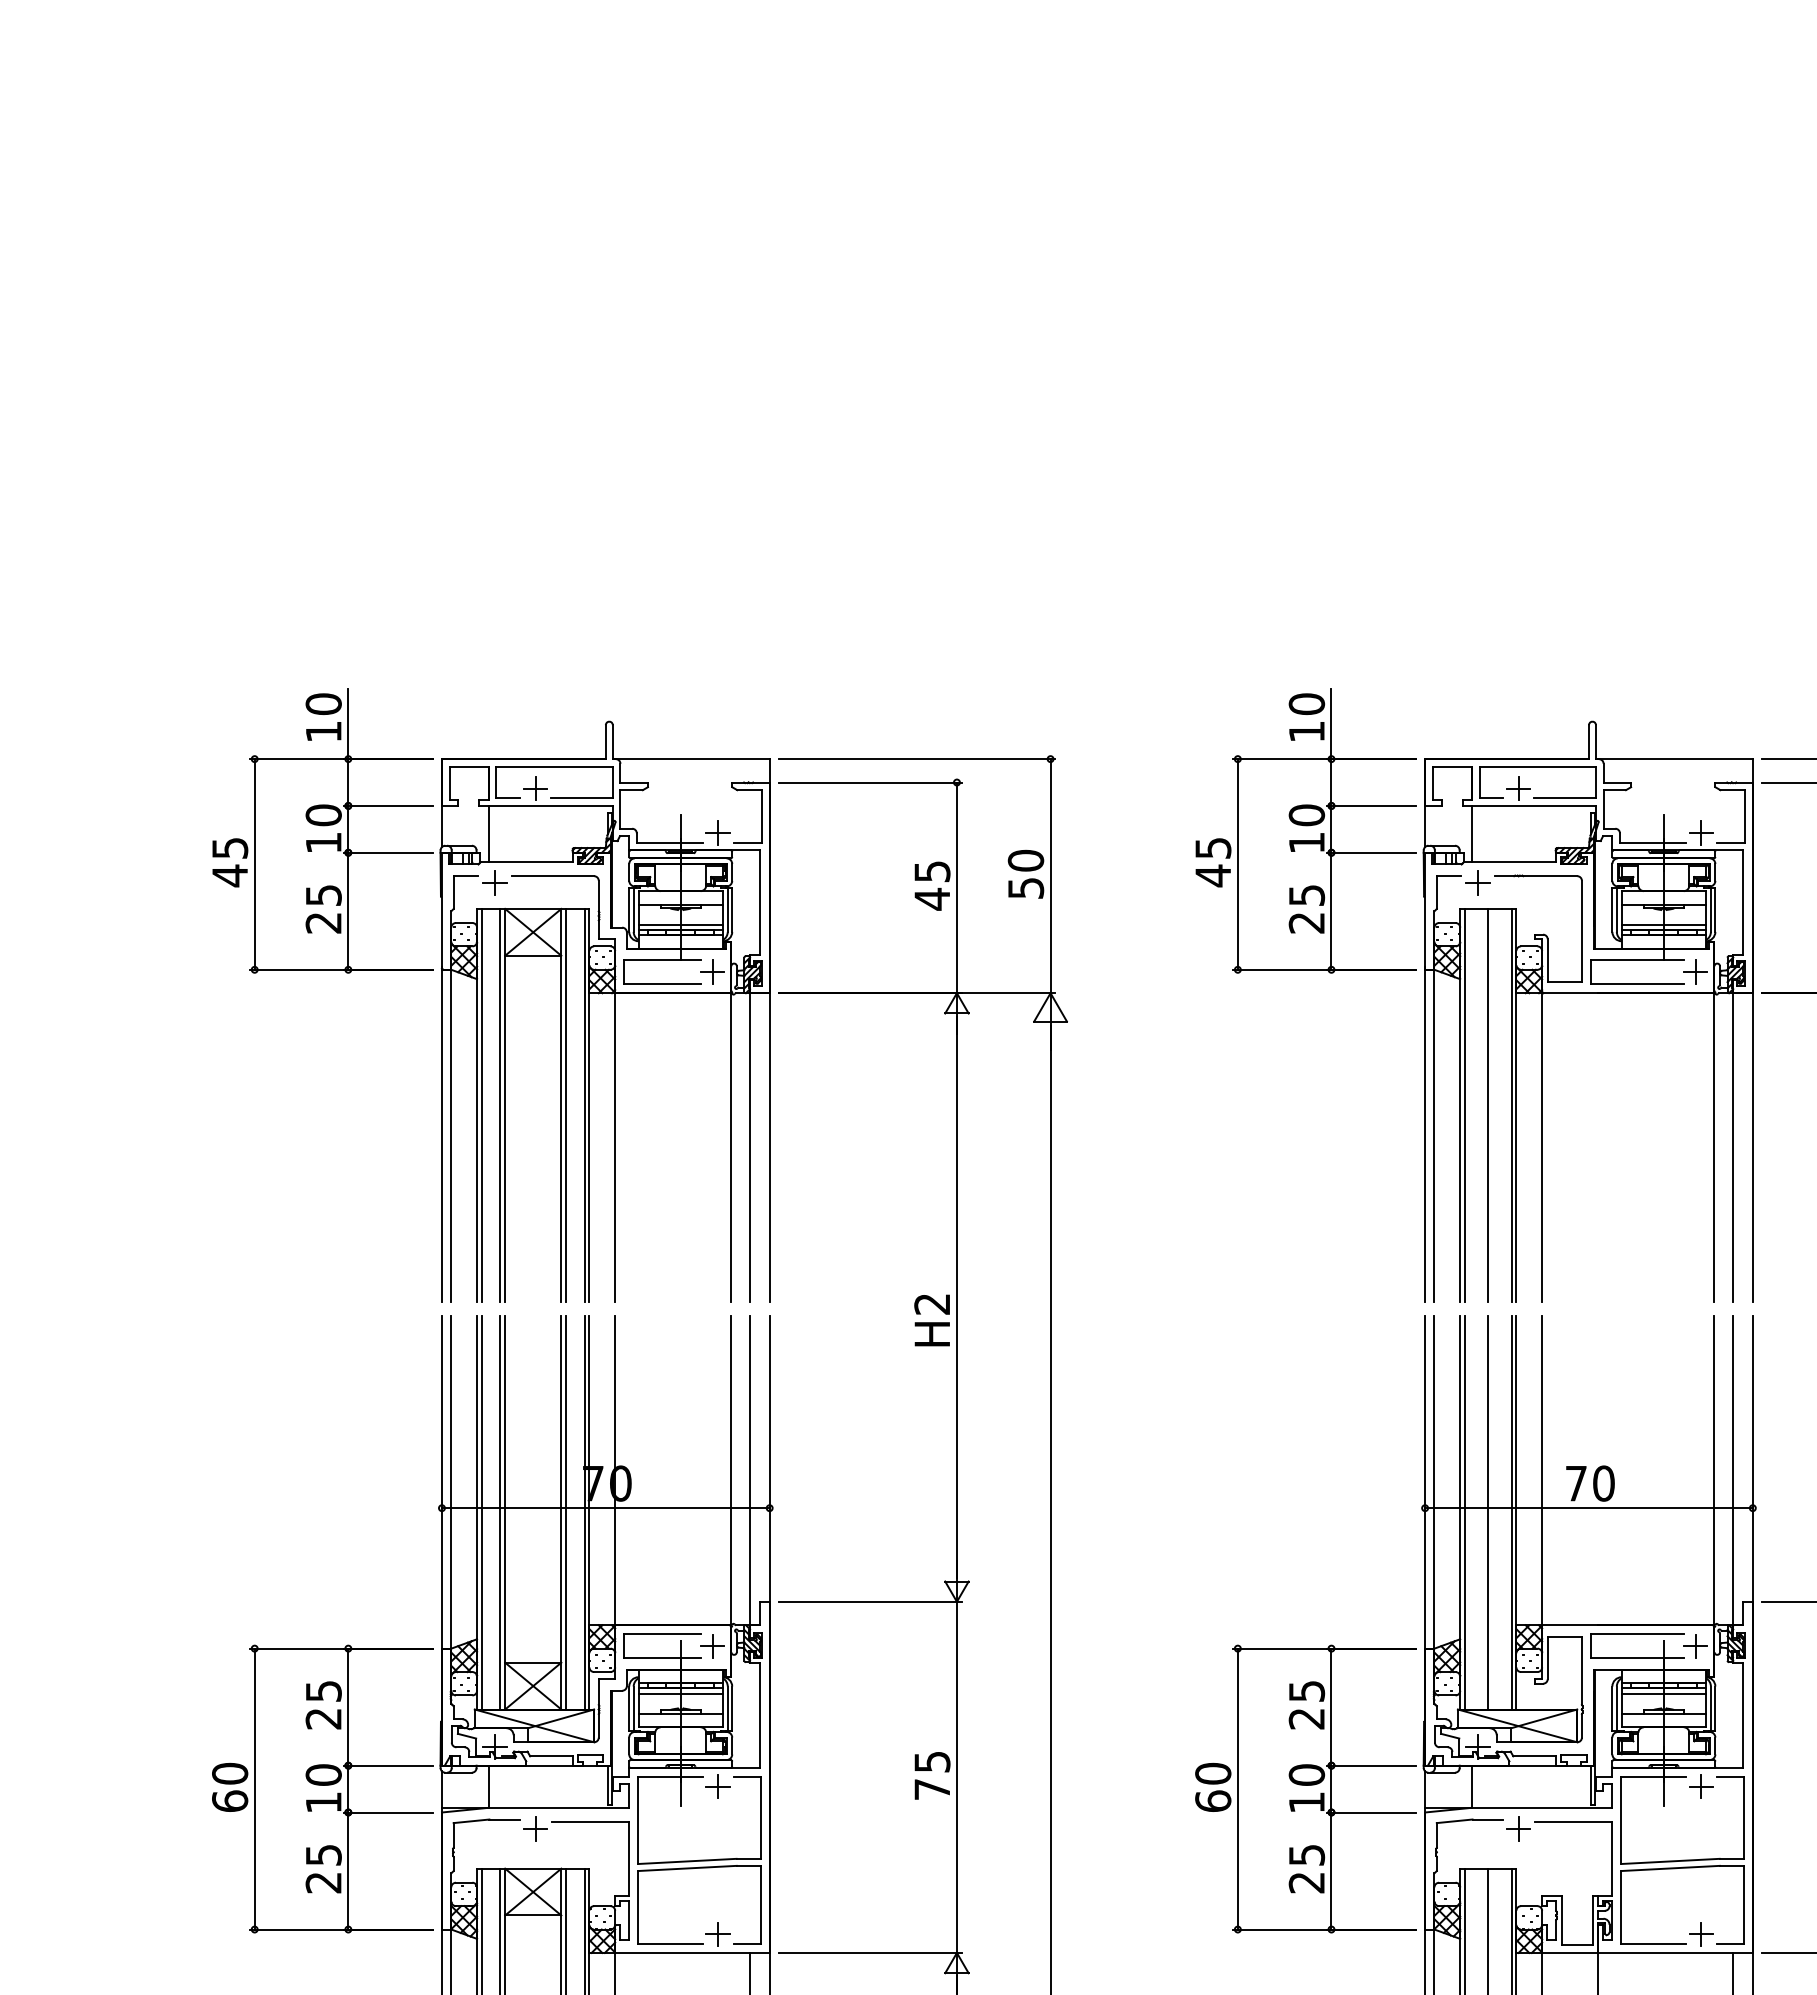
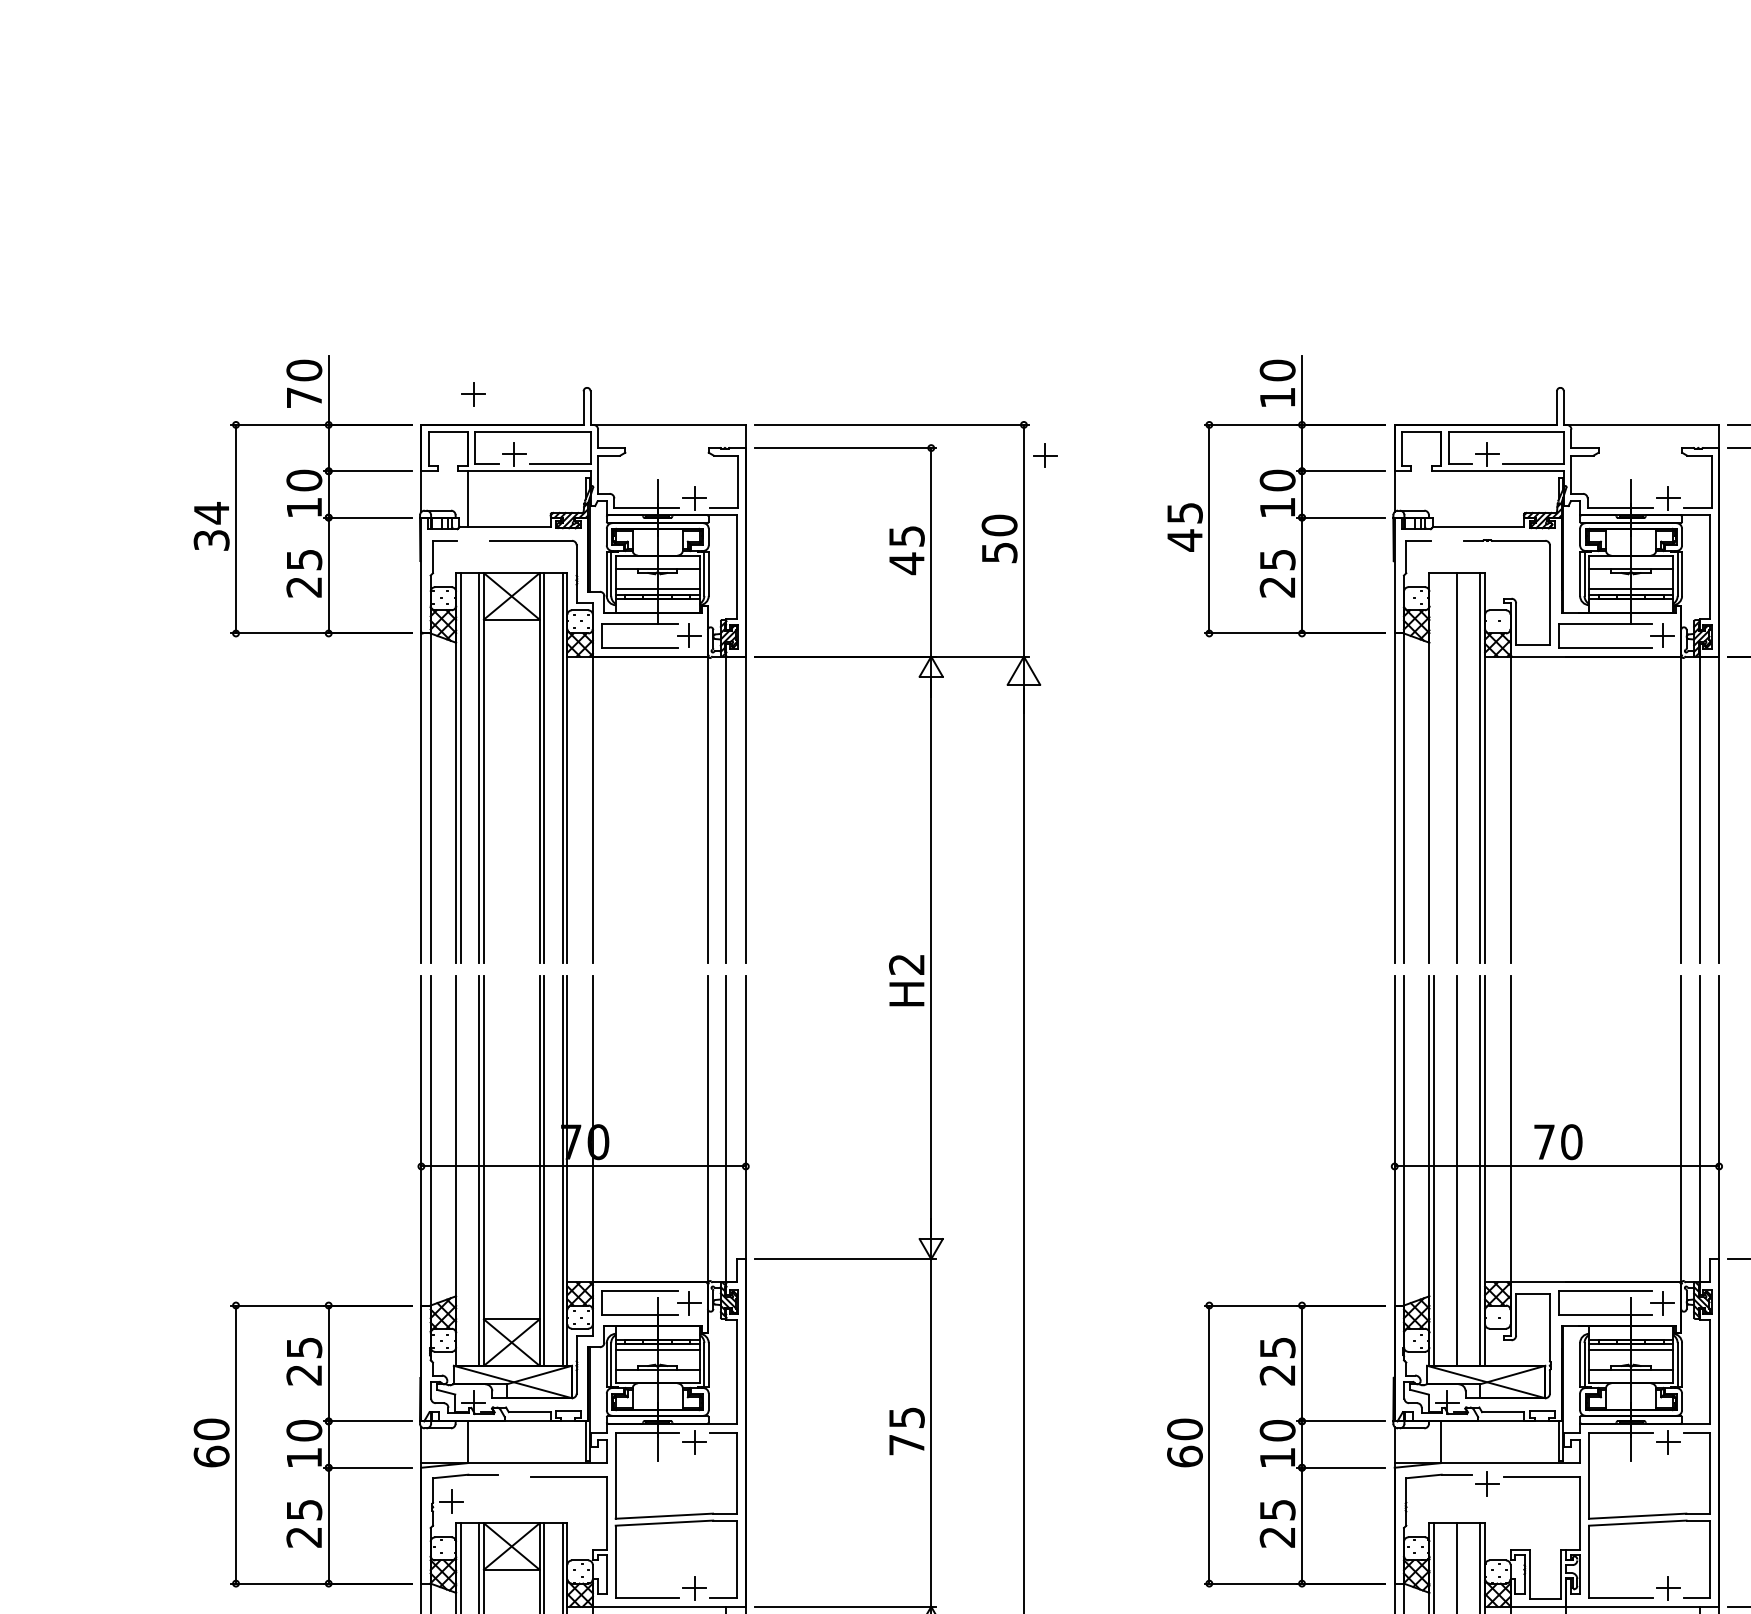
text: (323, 731) -> (304, 397), 10 -> 70
line: (1471, 833) -> (1440, 498), removed
text: (230, 861) -> (212, 526), 45 -> 34
part: (494, 882) -> (473, 393), moved
part: (1477, 882) -> (1044, 454), moved
line: (1464, 1105) -> (1433, 767), removed
line: (481, 1512) -> (460, 1170), removed
part: (535, 1828) -> (451, 1501), moved

